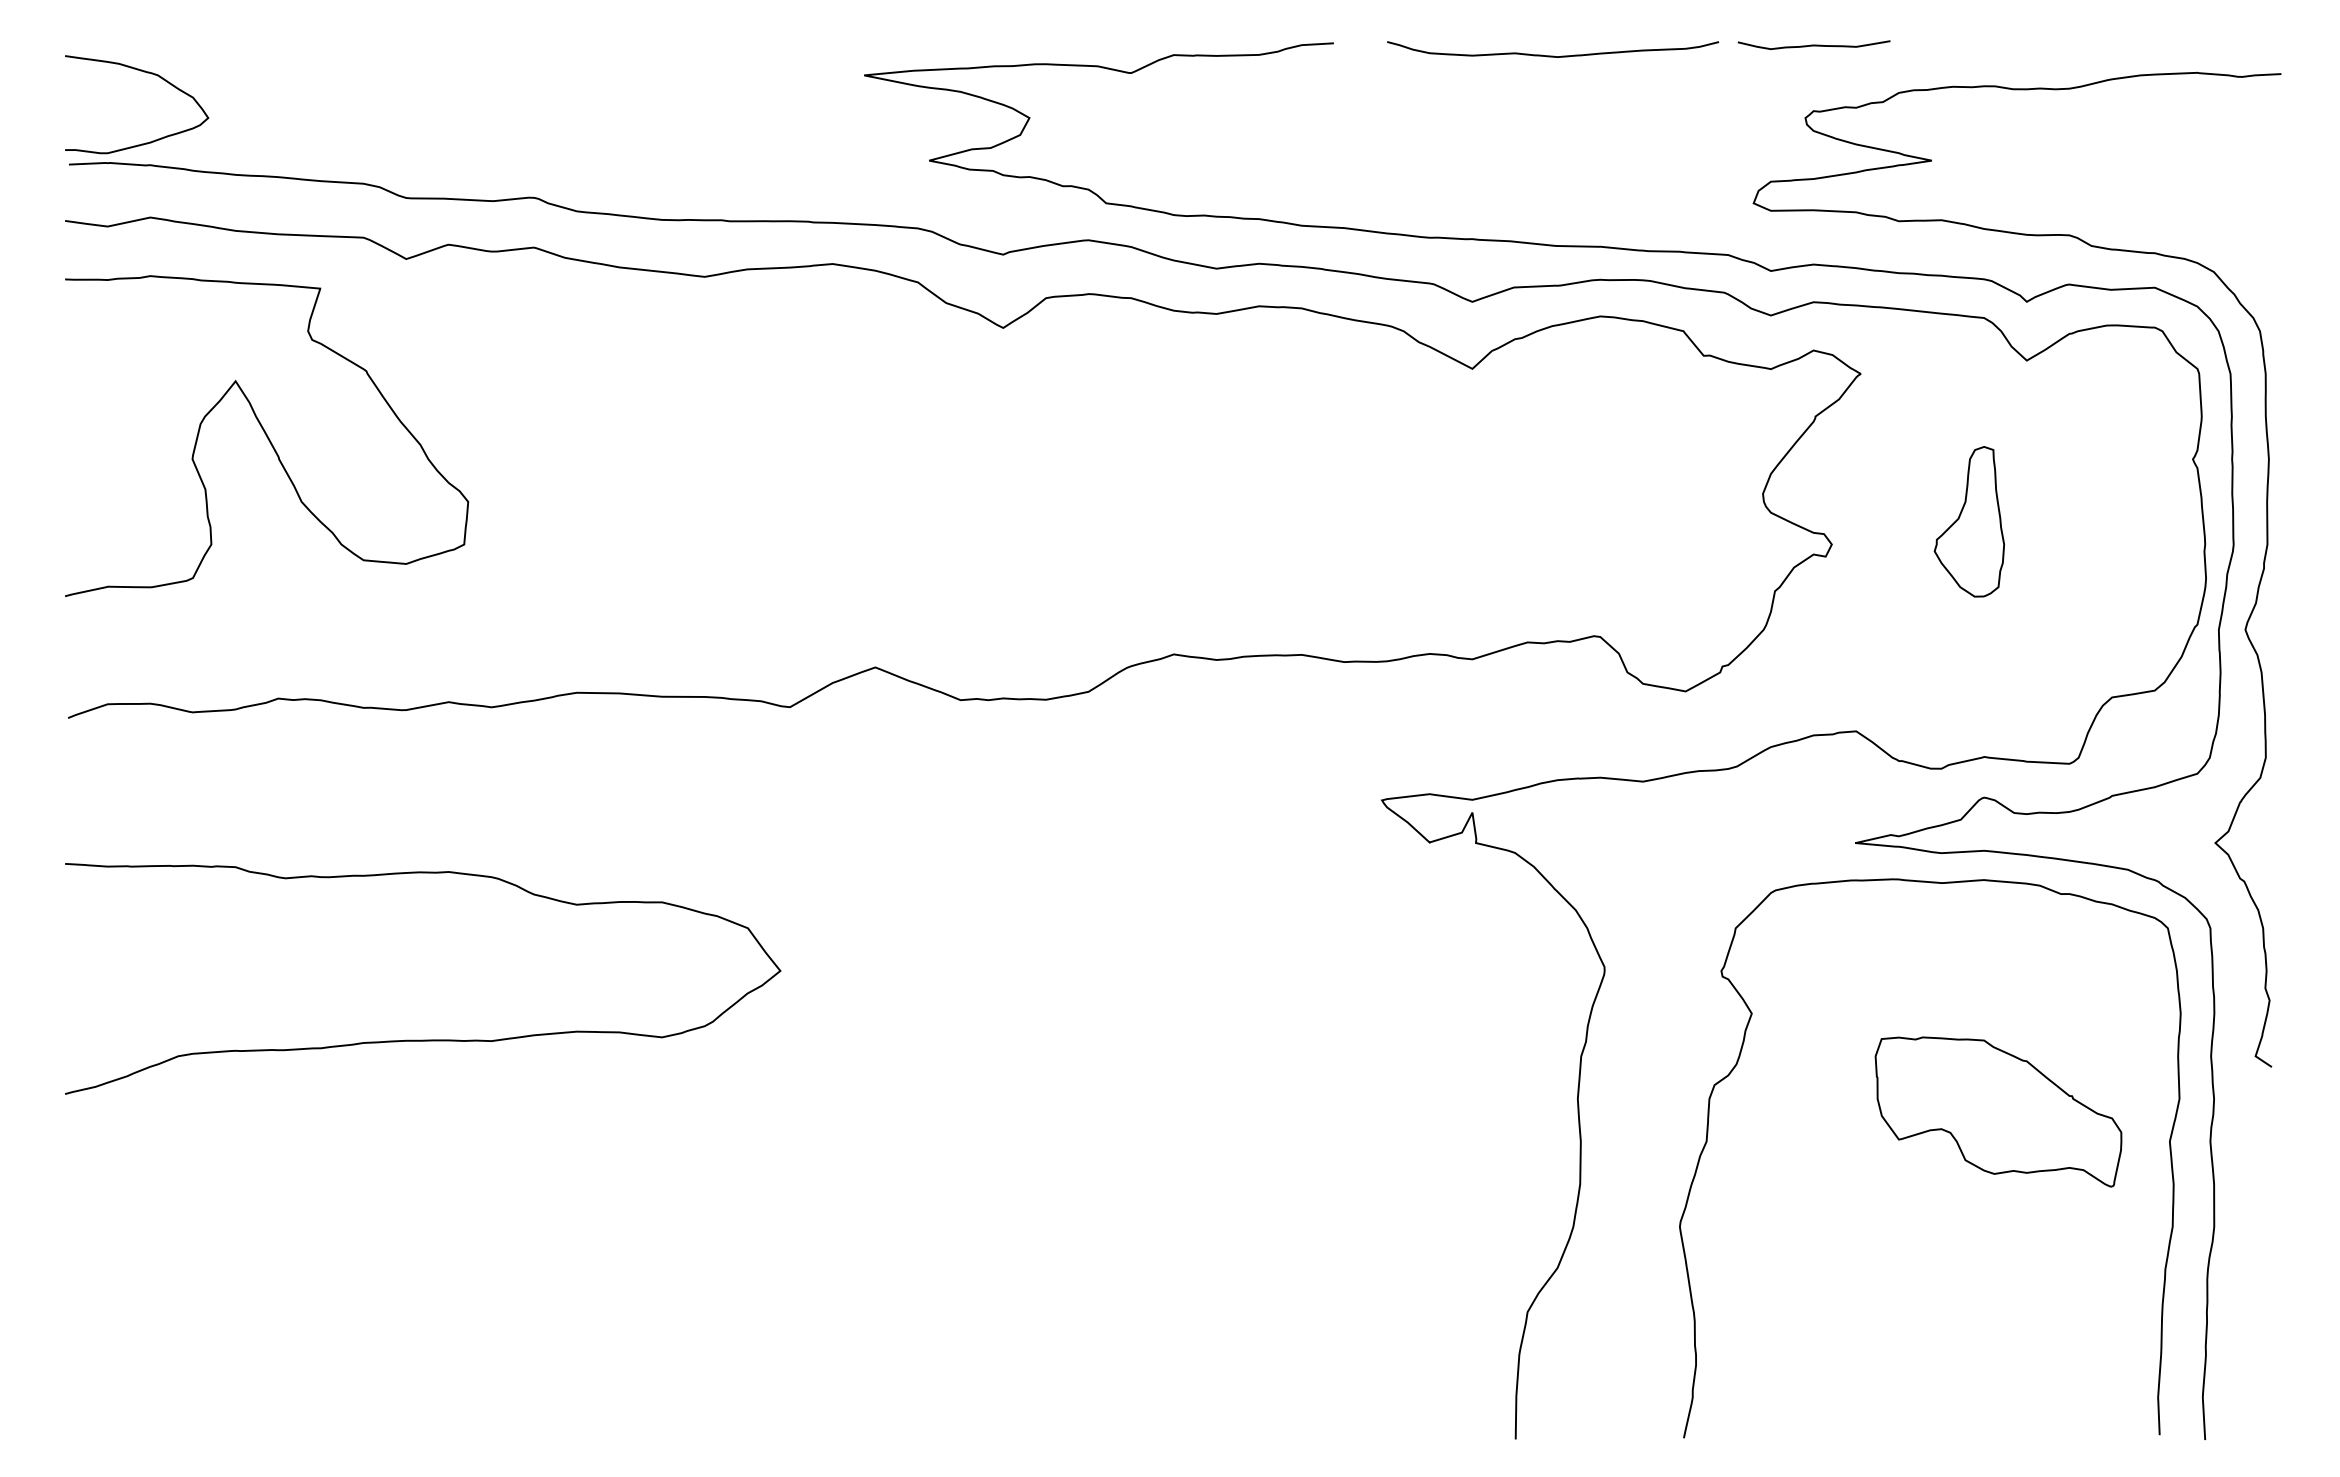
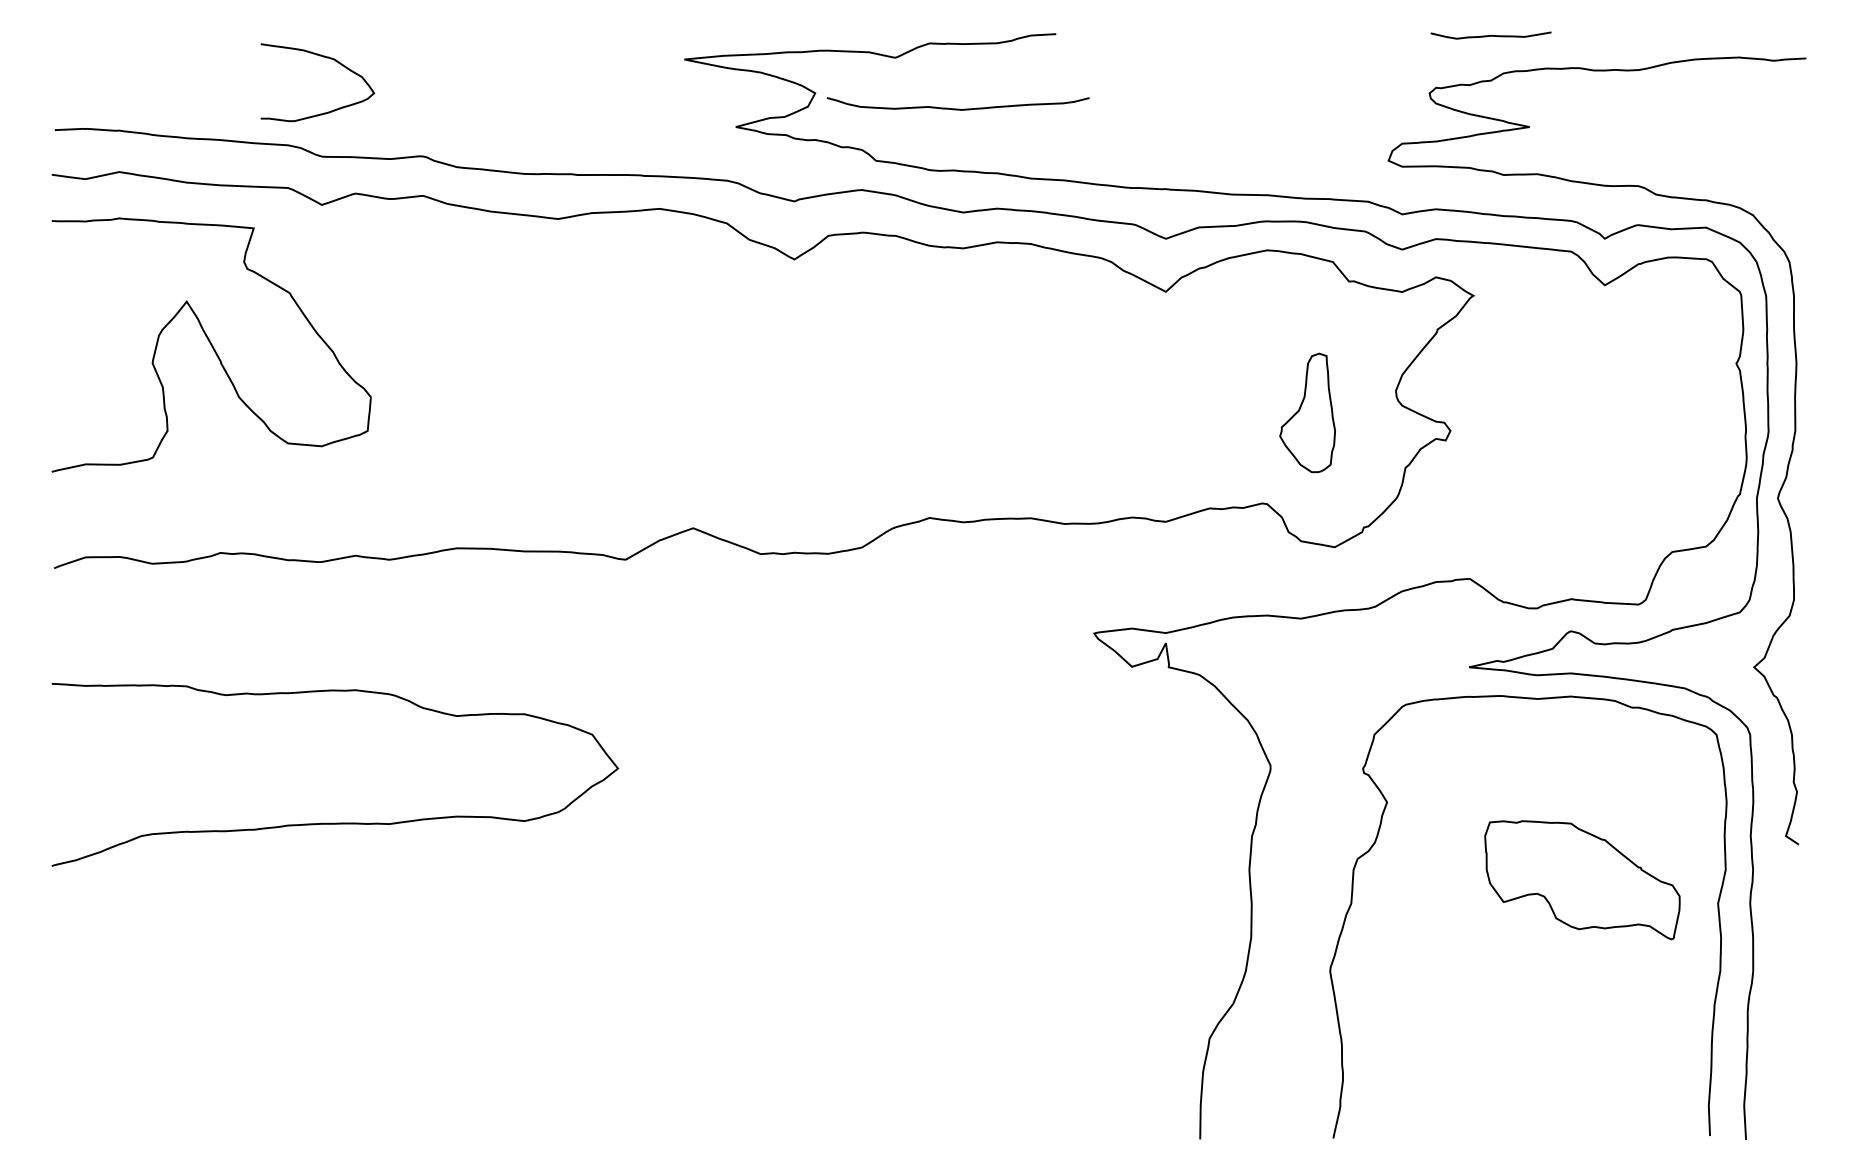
curve: (1813, 44) -> (1490, 35), moved
curve: (1553, 55) -> (958, 108), moved
curve: (143, 72) -> (322, 57), moved
part: (1968, 521) -> (1306, 412), moved

